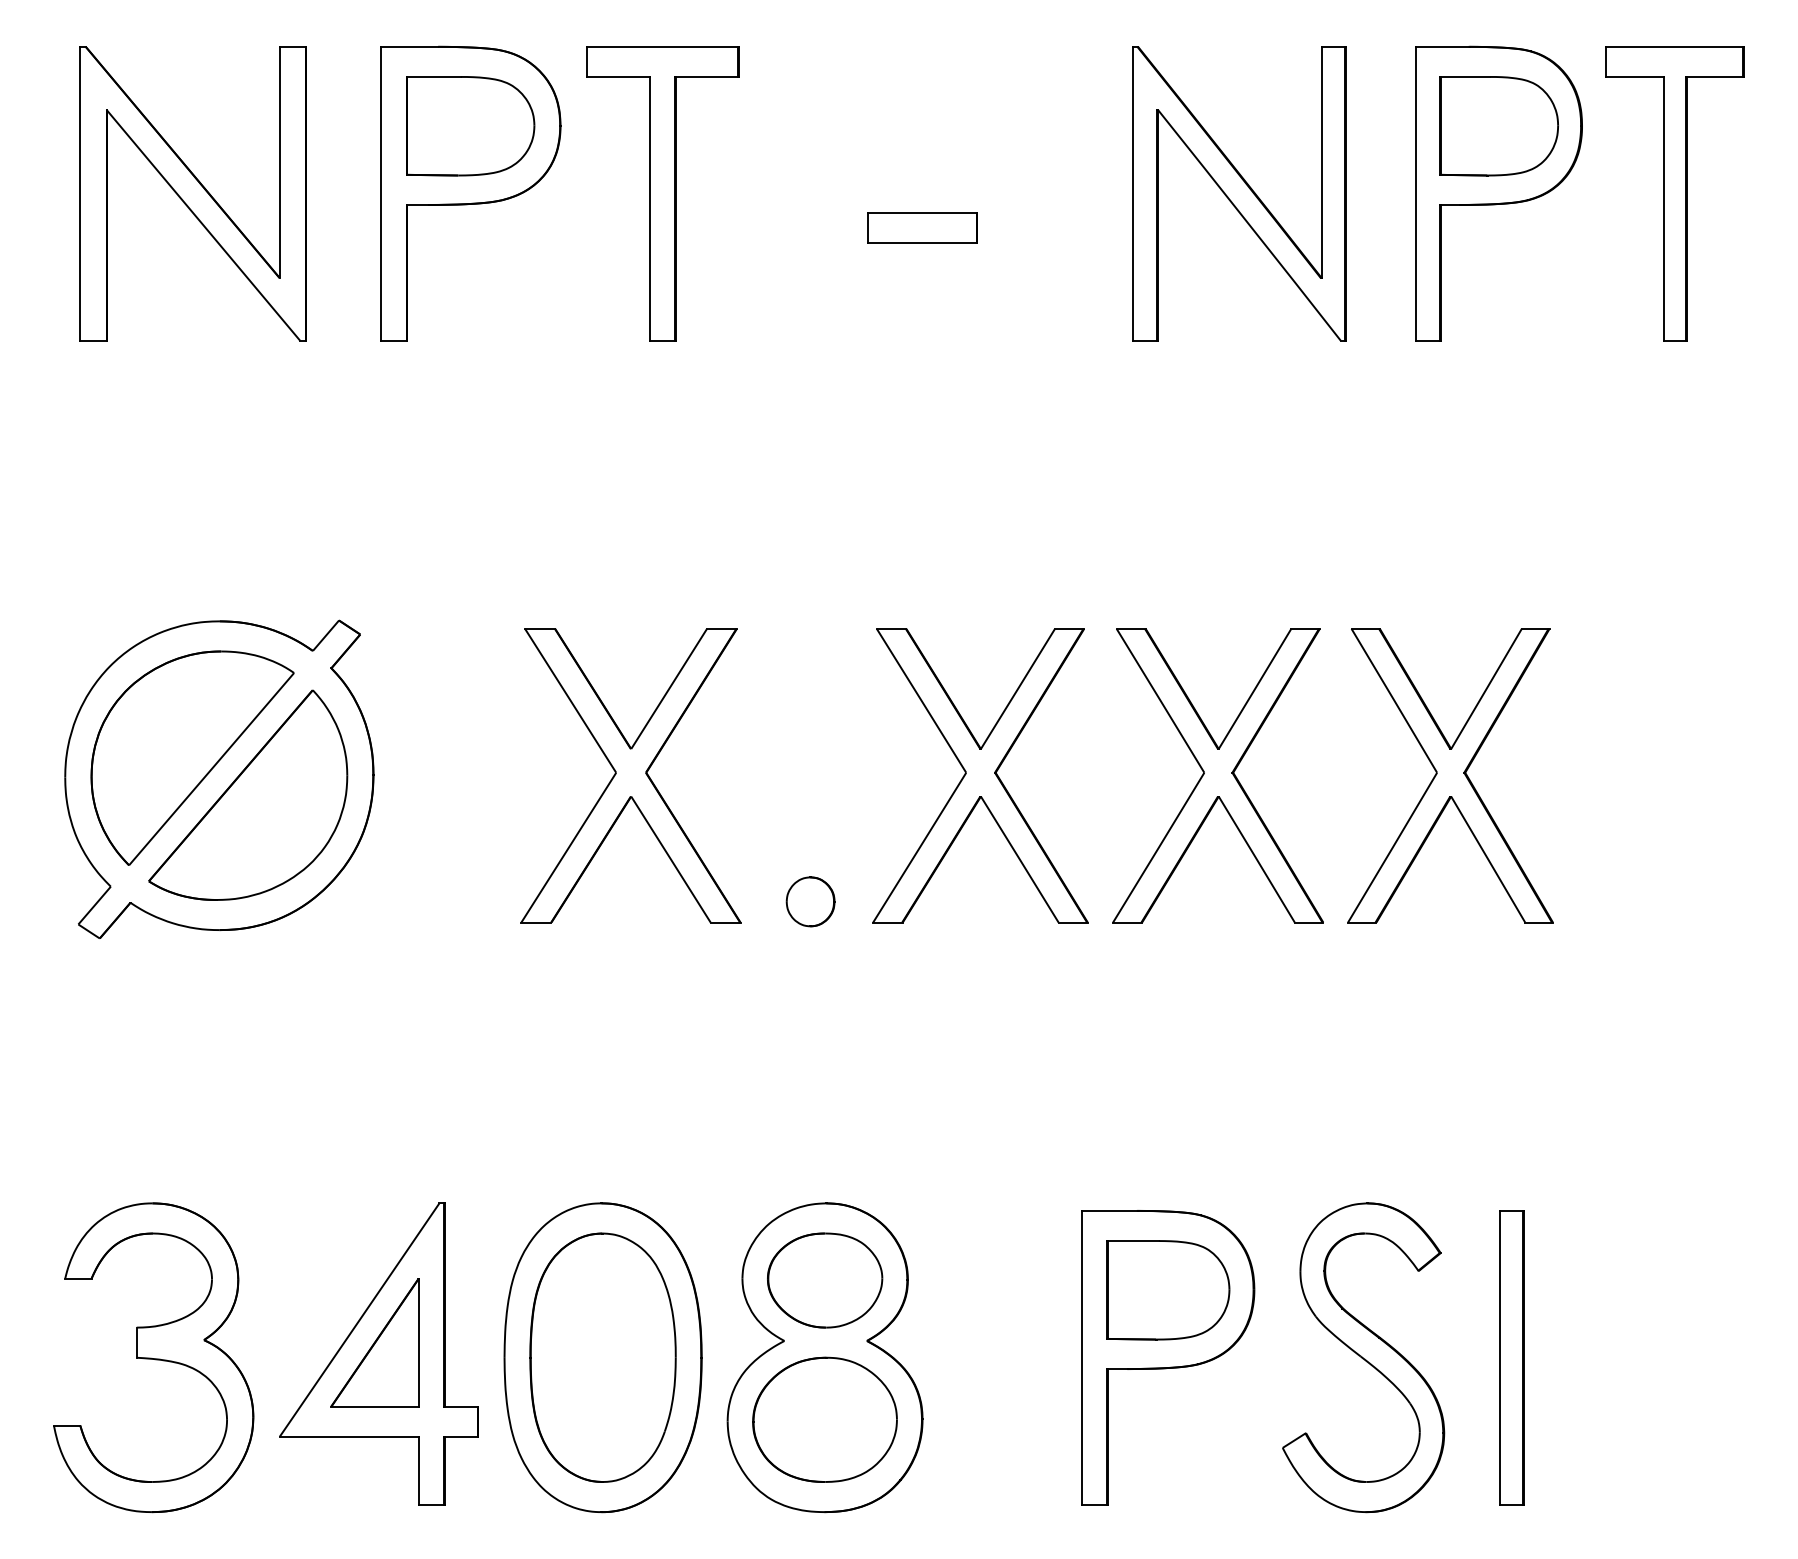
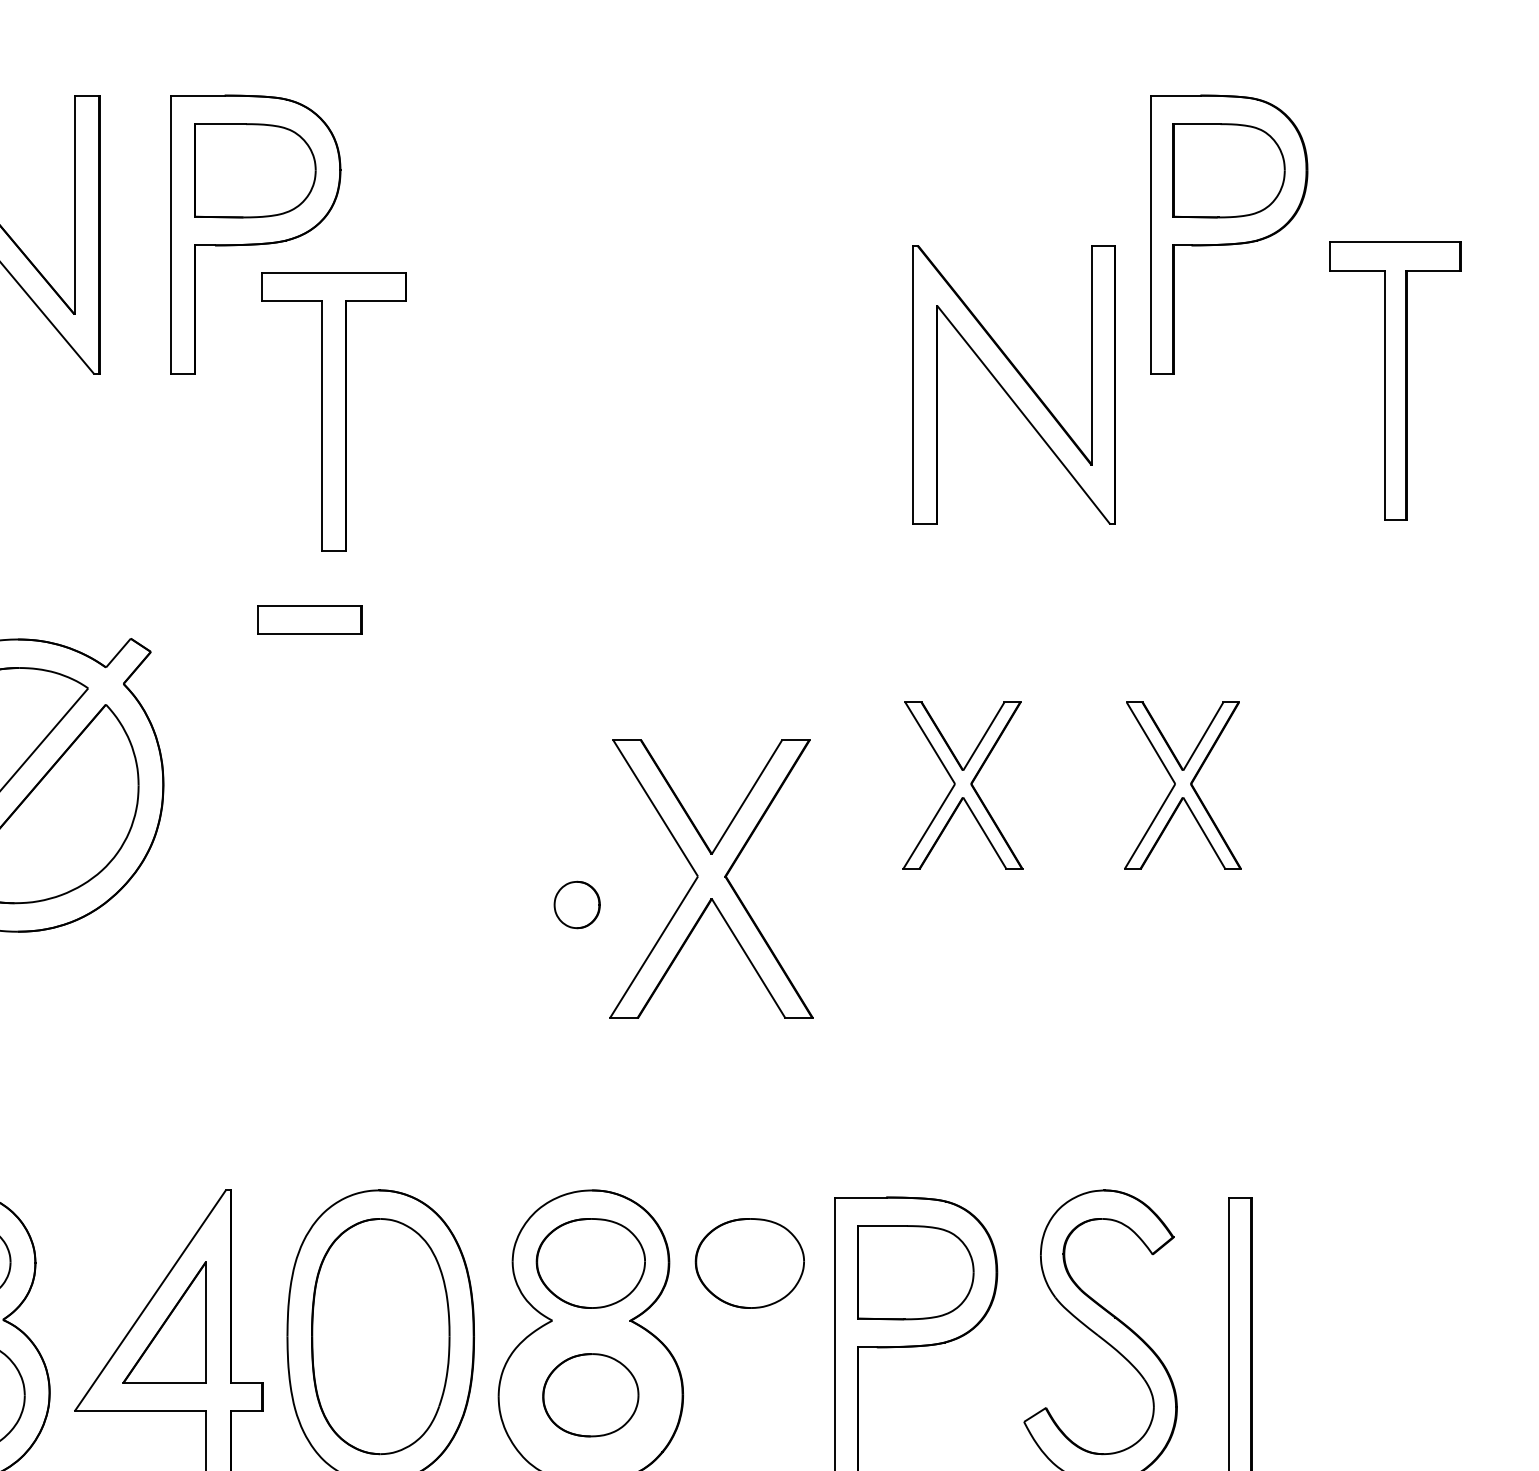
part: (662, 193) -> (333, 411), moved
part: (1239, 193) -> (1014, 384), moved
part: (1674, 193) -> (1394, 381), moved
part: (922, 227) -> (310, 619), moved
part: (630, 775) -> (406, 785), removed
part: (980, 775) -> (711, 879), moved
part: (1217, 775) -> (962, 785), size x0.6
part: (1450, 775) -> (1182, 785), size x0.6
part: (993, 1280) -> (750, 1263), added
part: (824, 1419) -> (590, 1395), size x0.7

